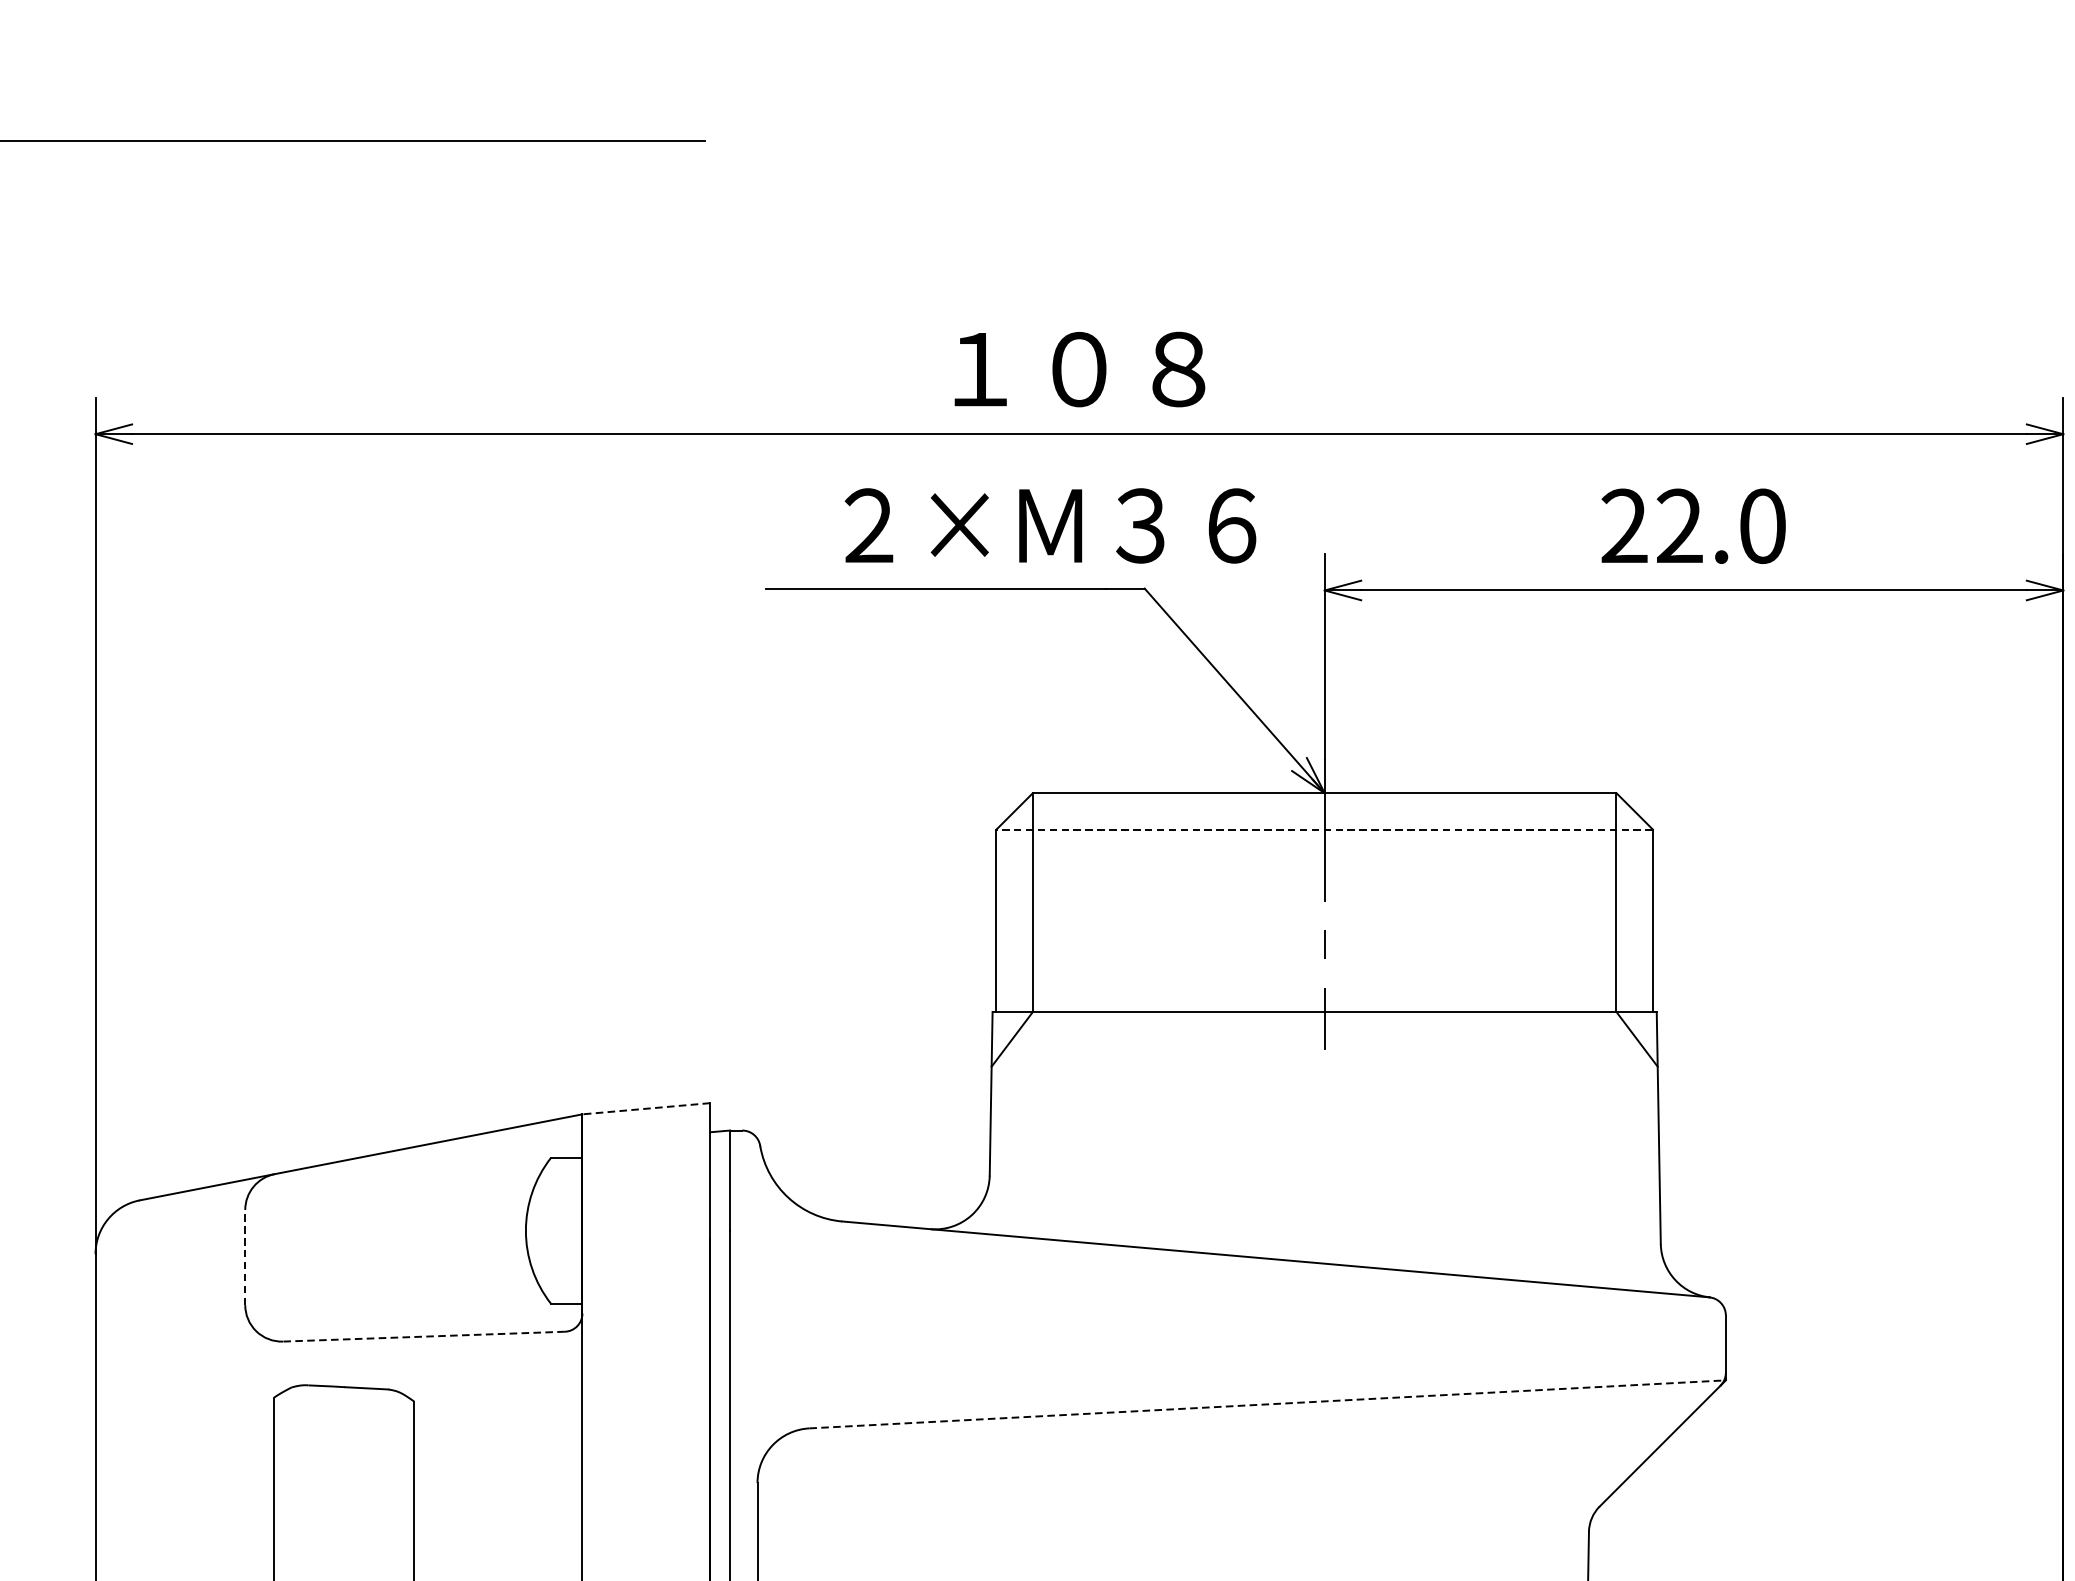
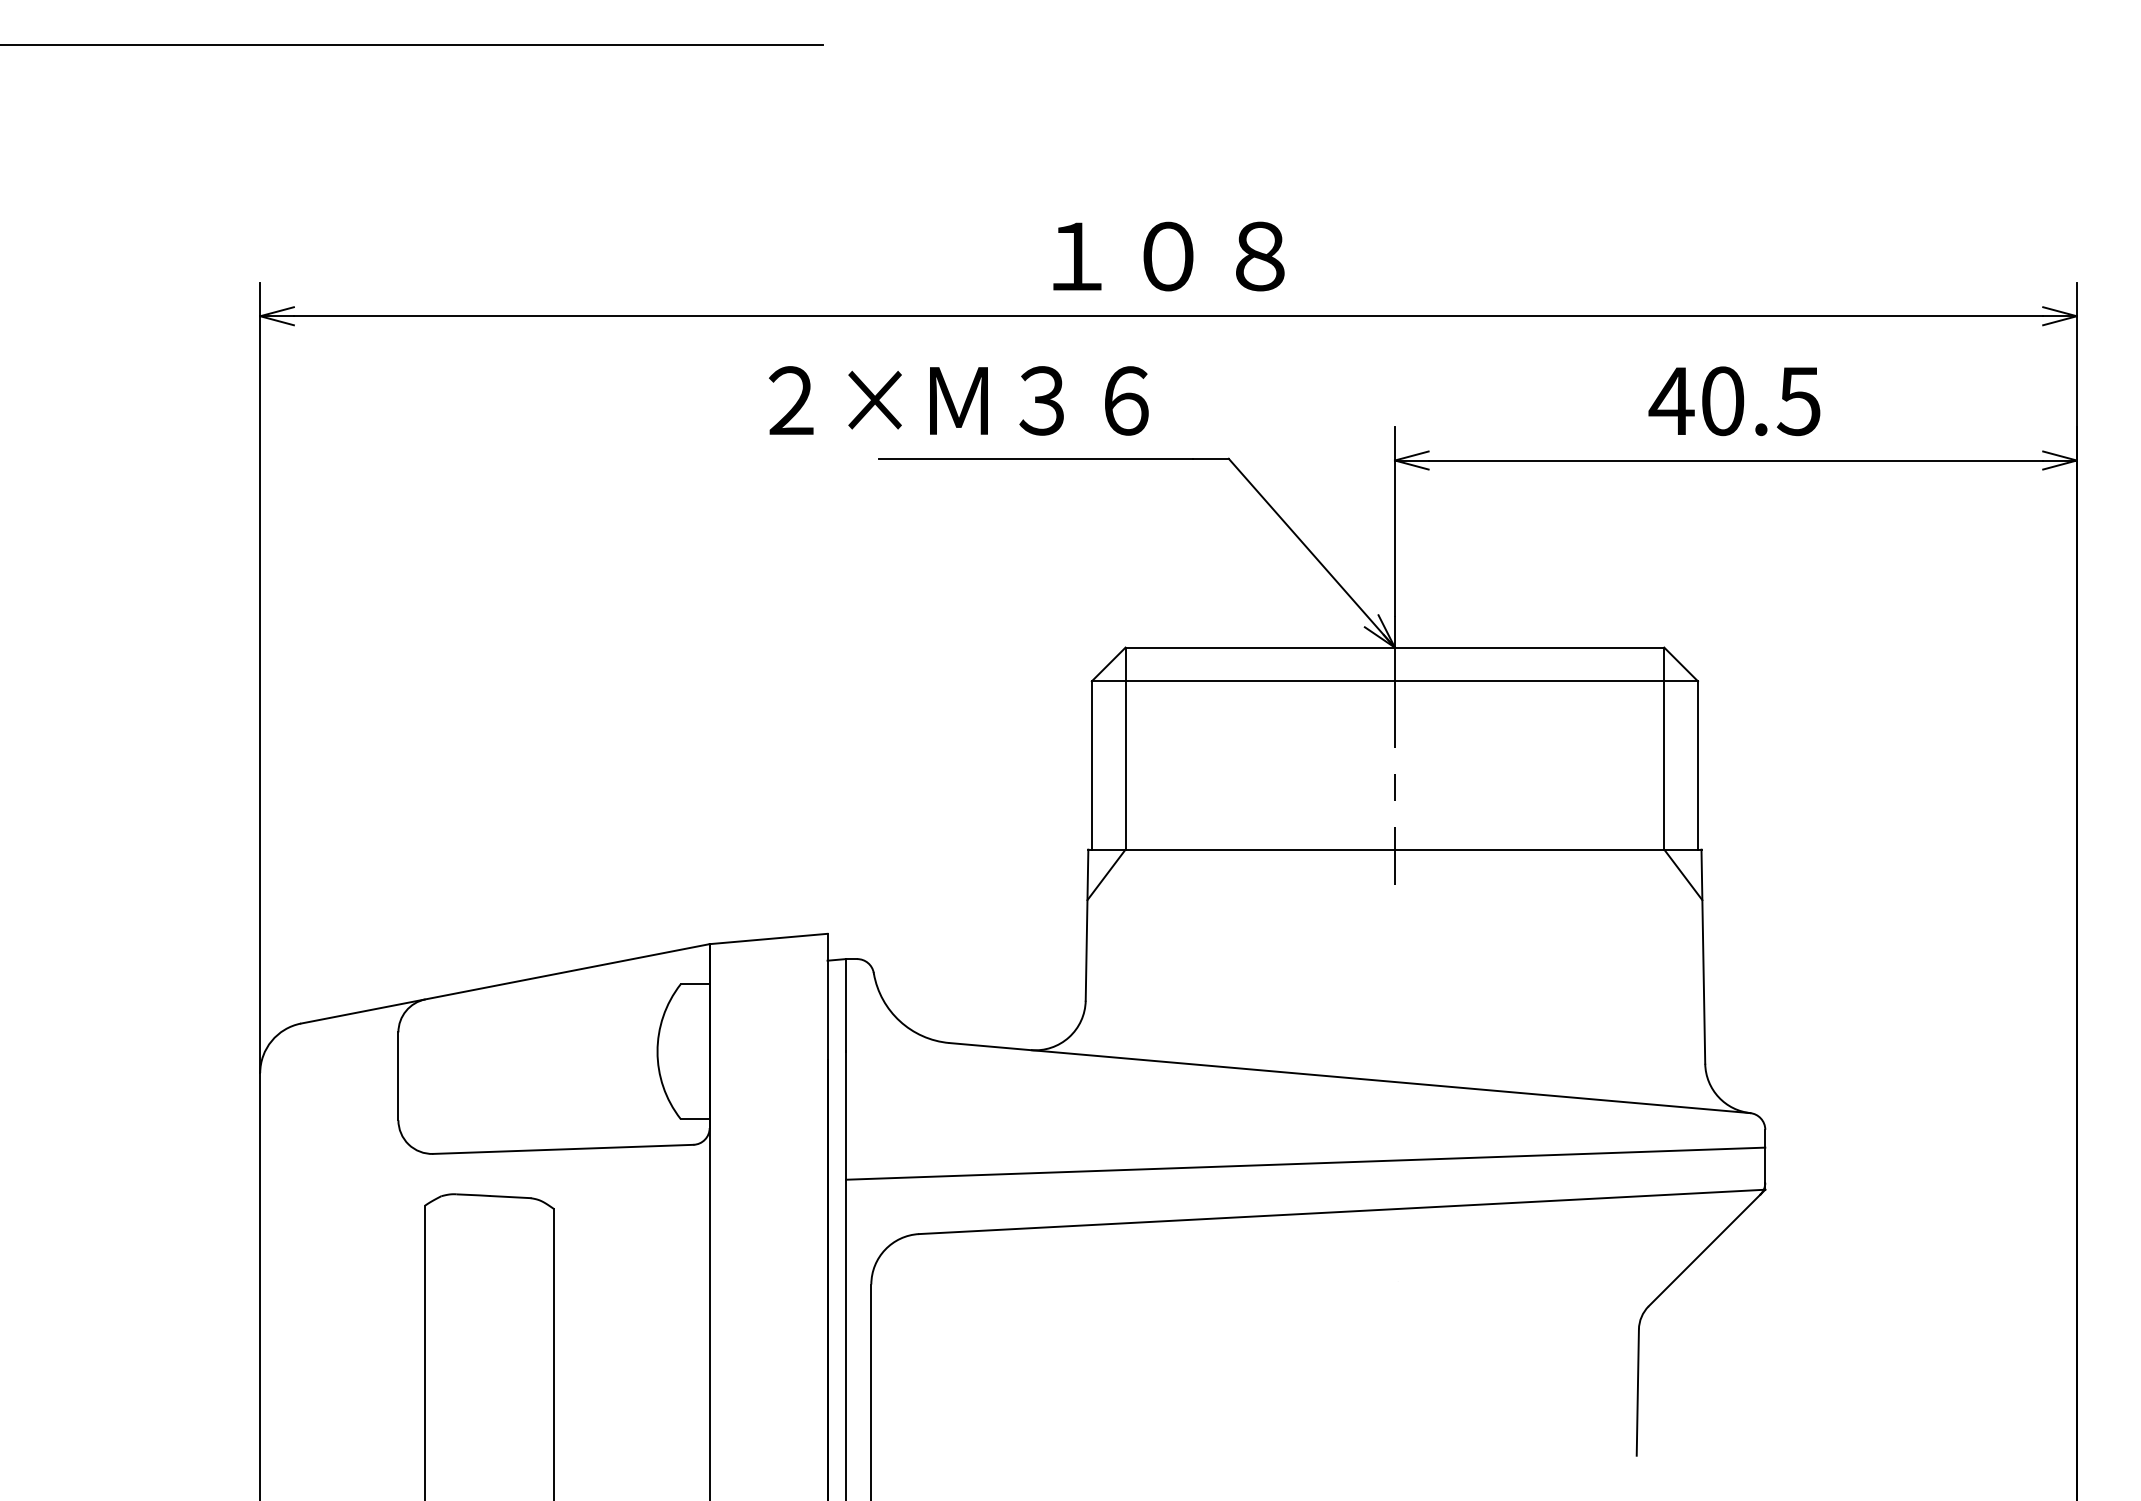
text: (1050, 525) -> (958, 400), moved
text: (1692, 526) -> (1734, 401), 22.0 -> 40.5
line: (1324, 829) -> (1394, 681), dashed -> solid
line: (646, 1109) -> (768, 939), dashed -> solid
line: (245, 1257) -> (398, 1076), dashed -> solid
line: (422, 1336) -> (562, 1149), dashed -> solid
line: (1227, 1351) -> (1305, 1163), added
line: (1267, 1403) -> (1342, 1211), dashed -> solid

